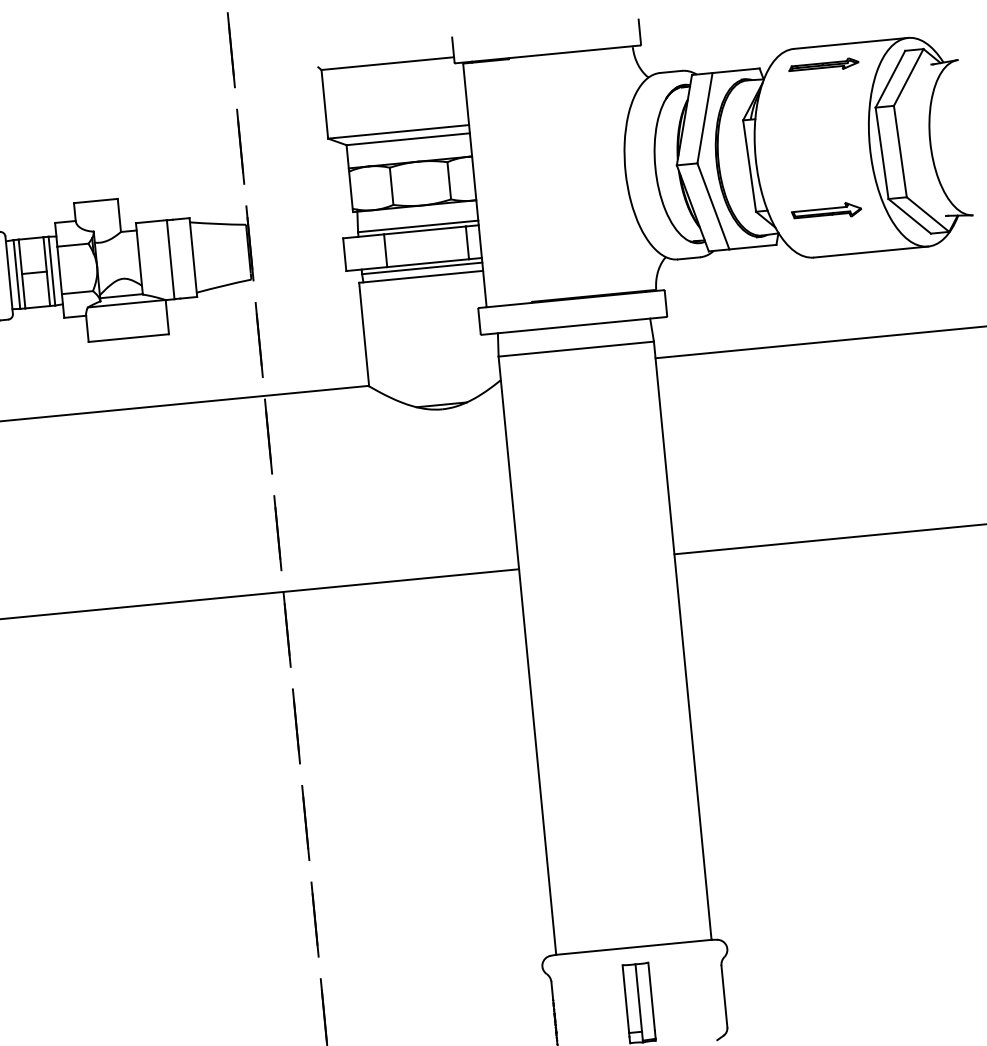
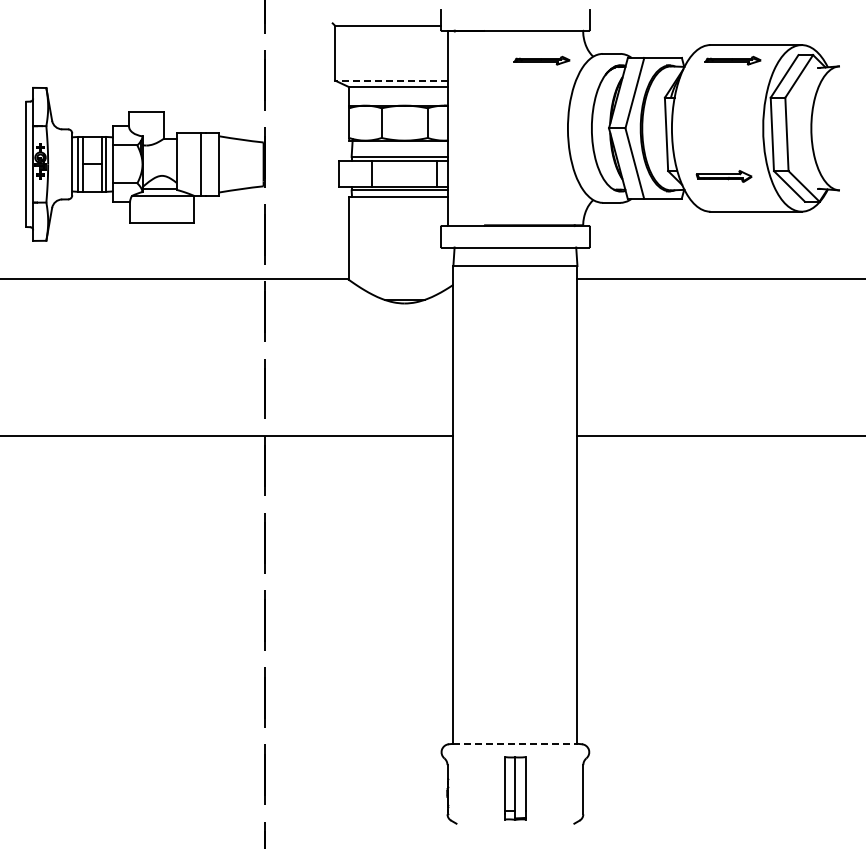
part: (584, 88) -> (541, 60), added
line: (397, 131) -> (390, 80), solid -> dashed
line: (633, 946) -> (515, 743), solid -> dashed

